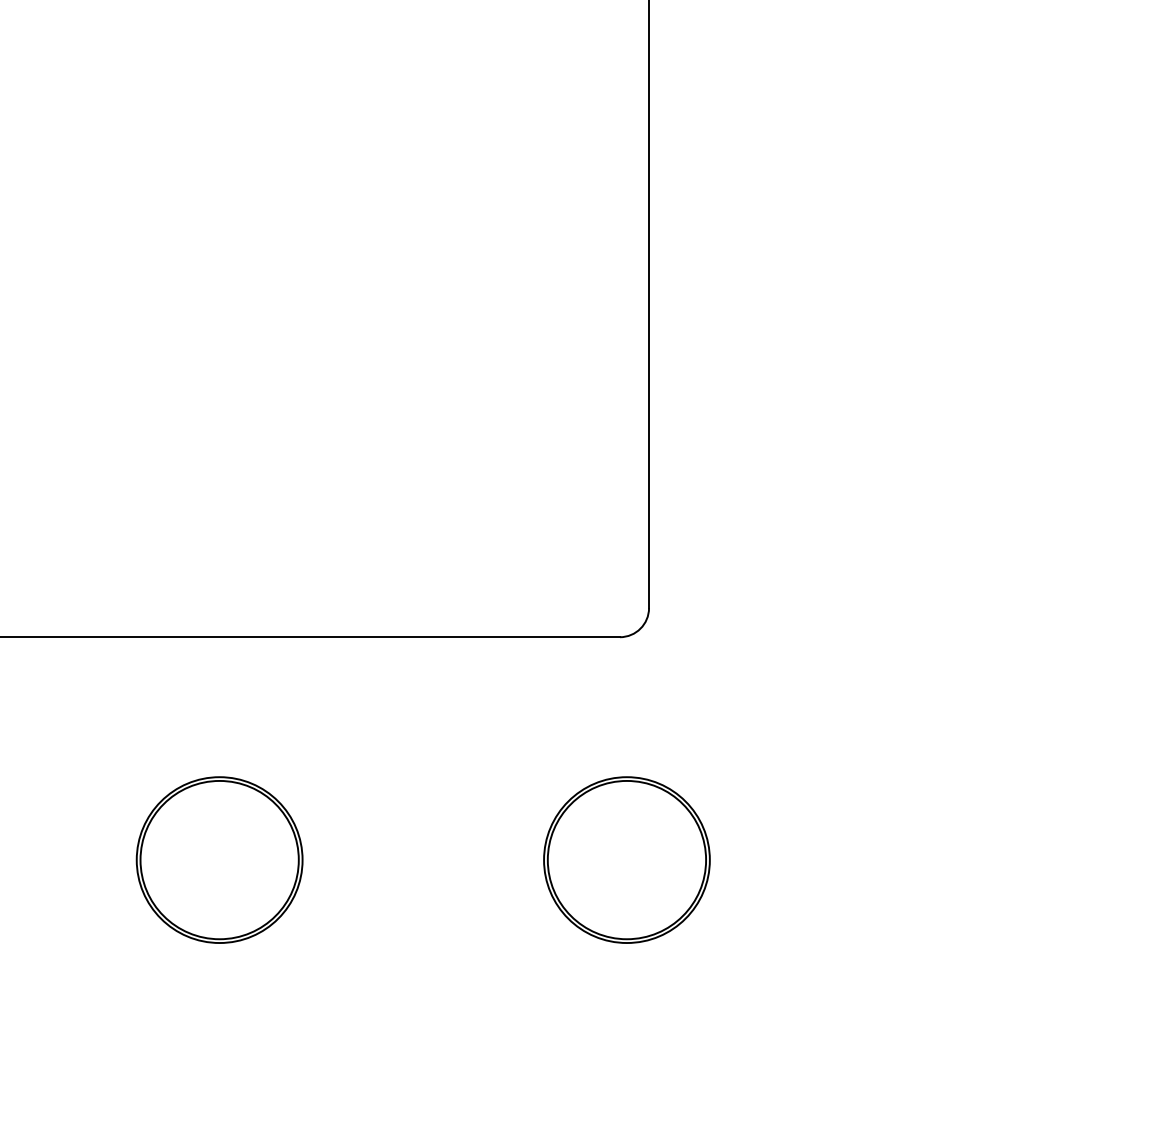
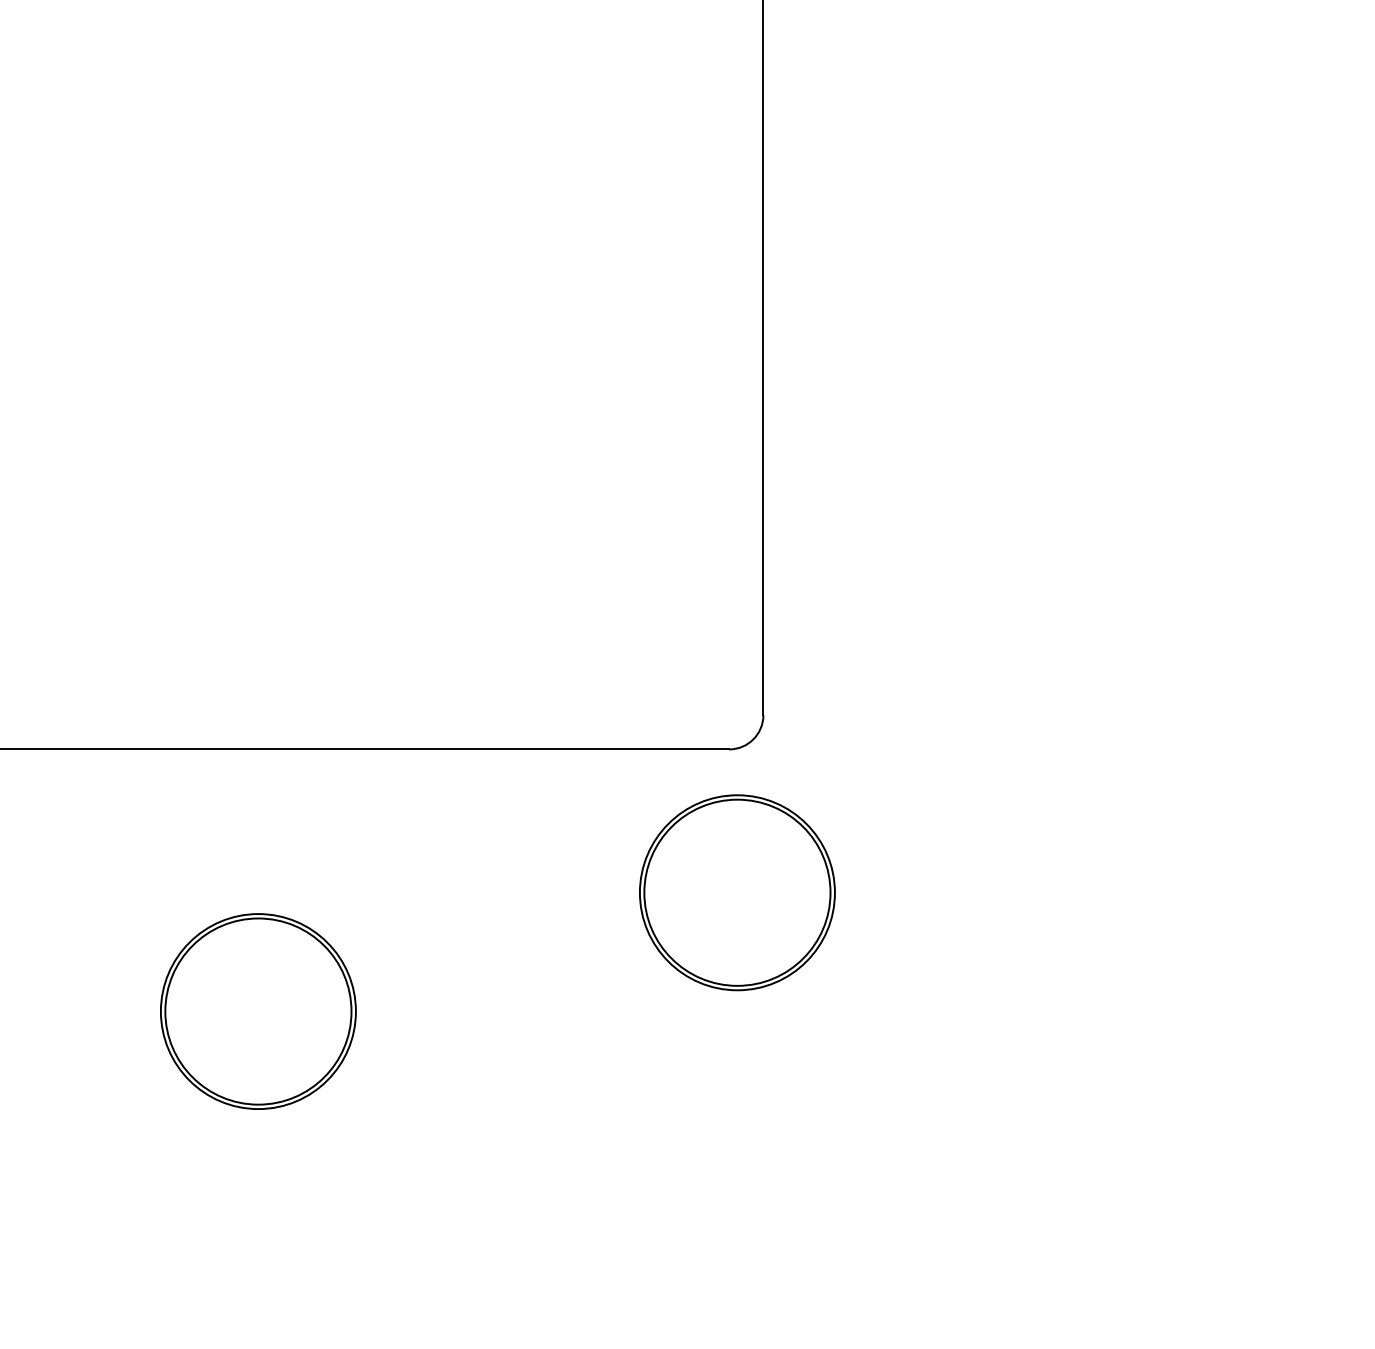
part: (626, 859) -> (736, 892), moved

